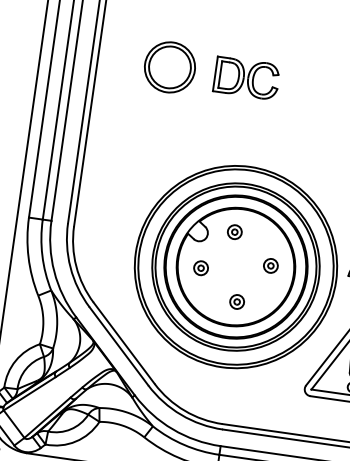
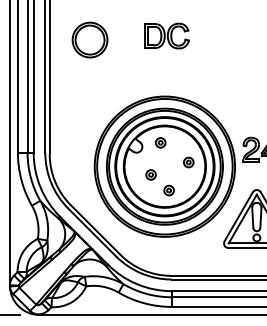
part: (169, 66) -> (89, 39), moved
part: (246, 77) -> (166, 35), moved
part: (200, 267) -> (150, 174), moved

